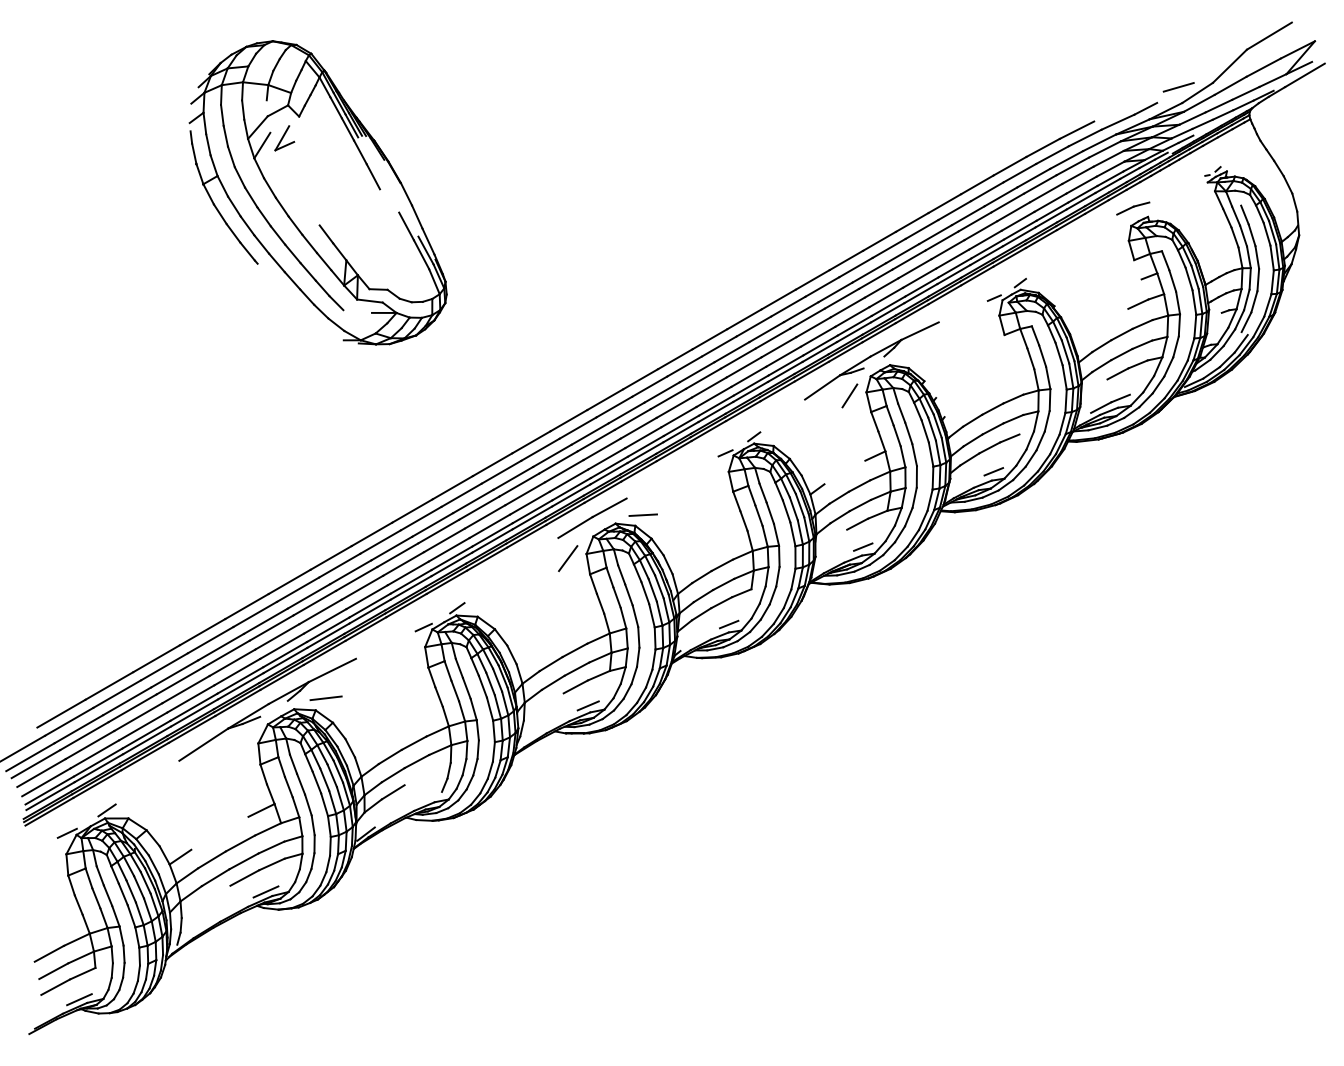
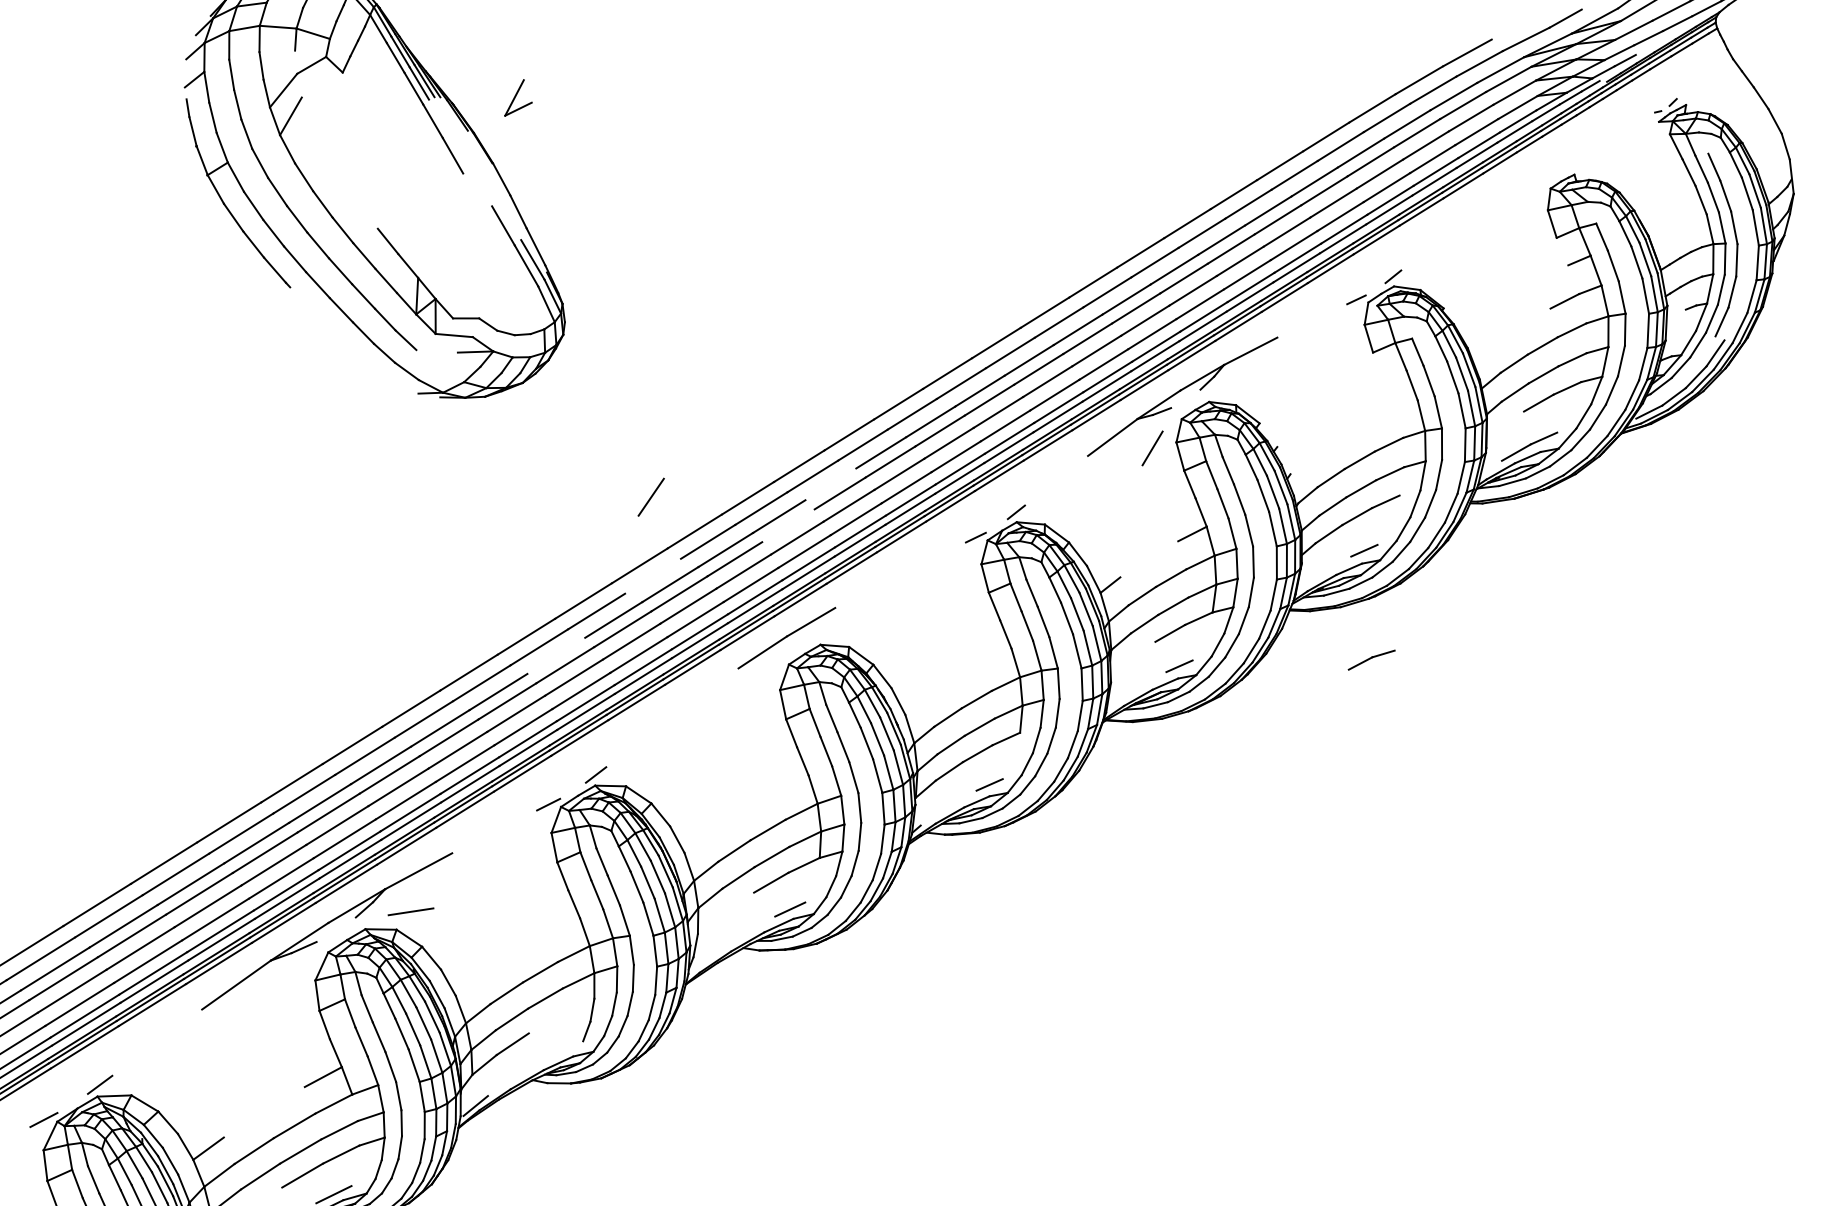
part: (284, 138) -> (517, 98), moved
part: (1133, 208) -> (1372, 660), moved
line: (626, 412) -> (830, 483), removed
line: (595, 440) -> (787, 525), removed
line: (501, 471) -> (653, 575), removed
line: (643, 514) -> (860, 630), removed
line: (432, 524) -> (555, 655), removed
line: (568, 558) -> (651, 497), moved

